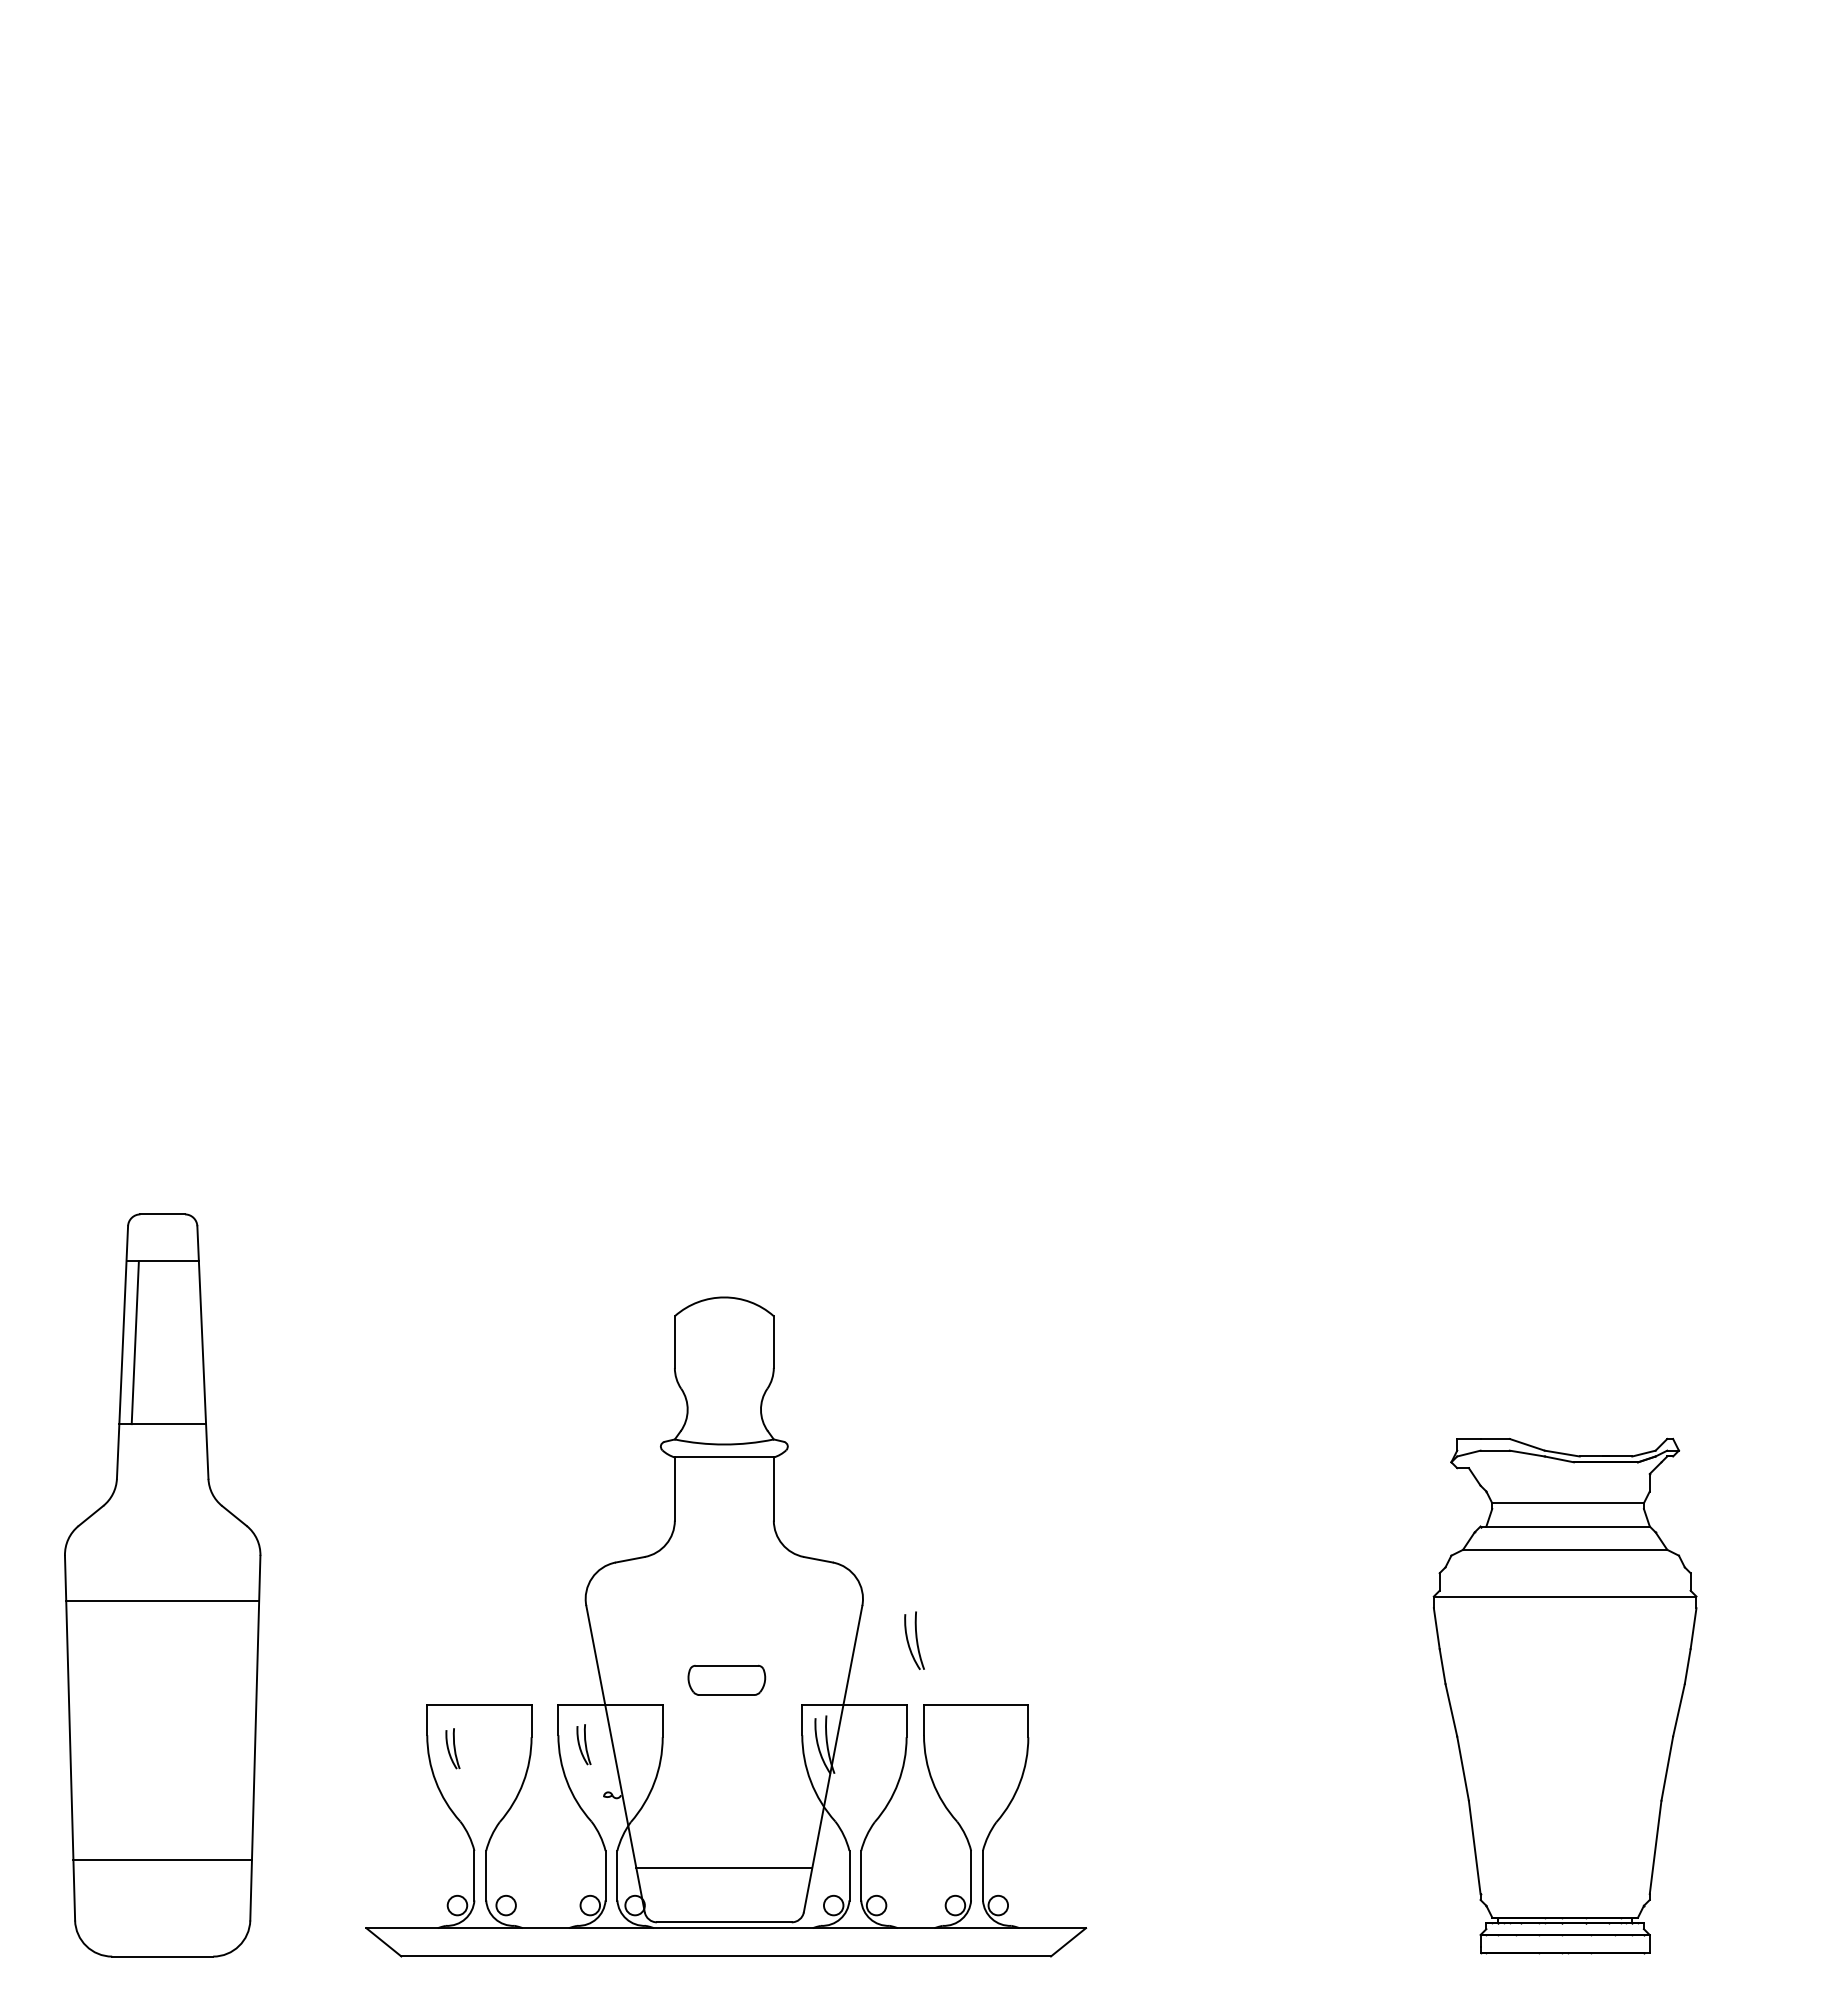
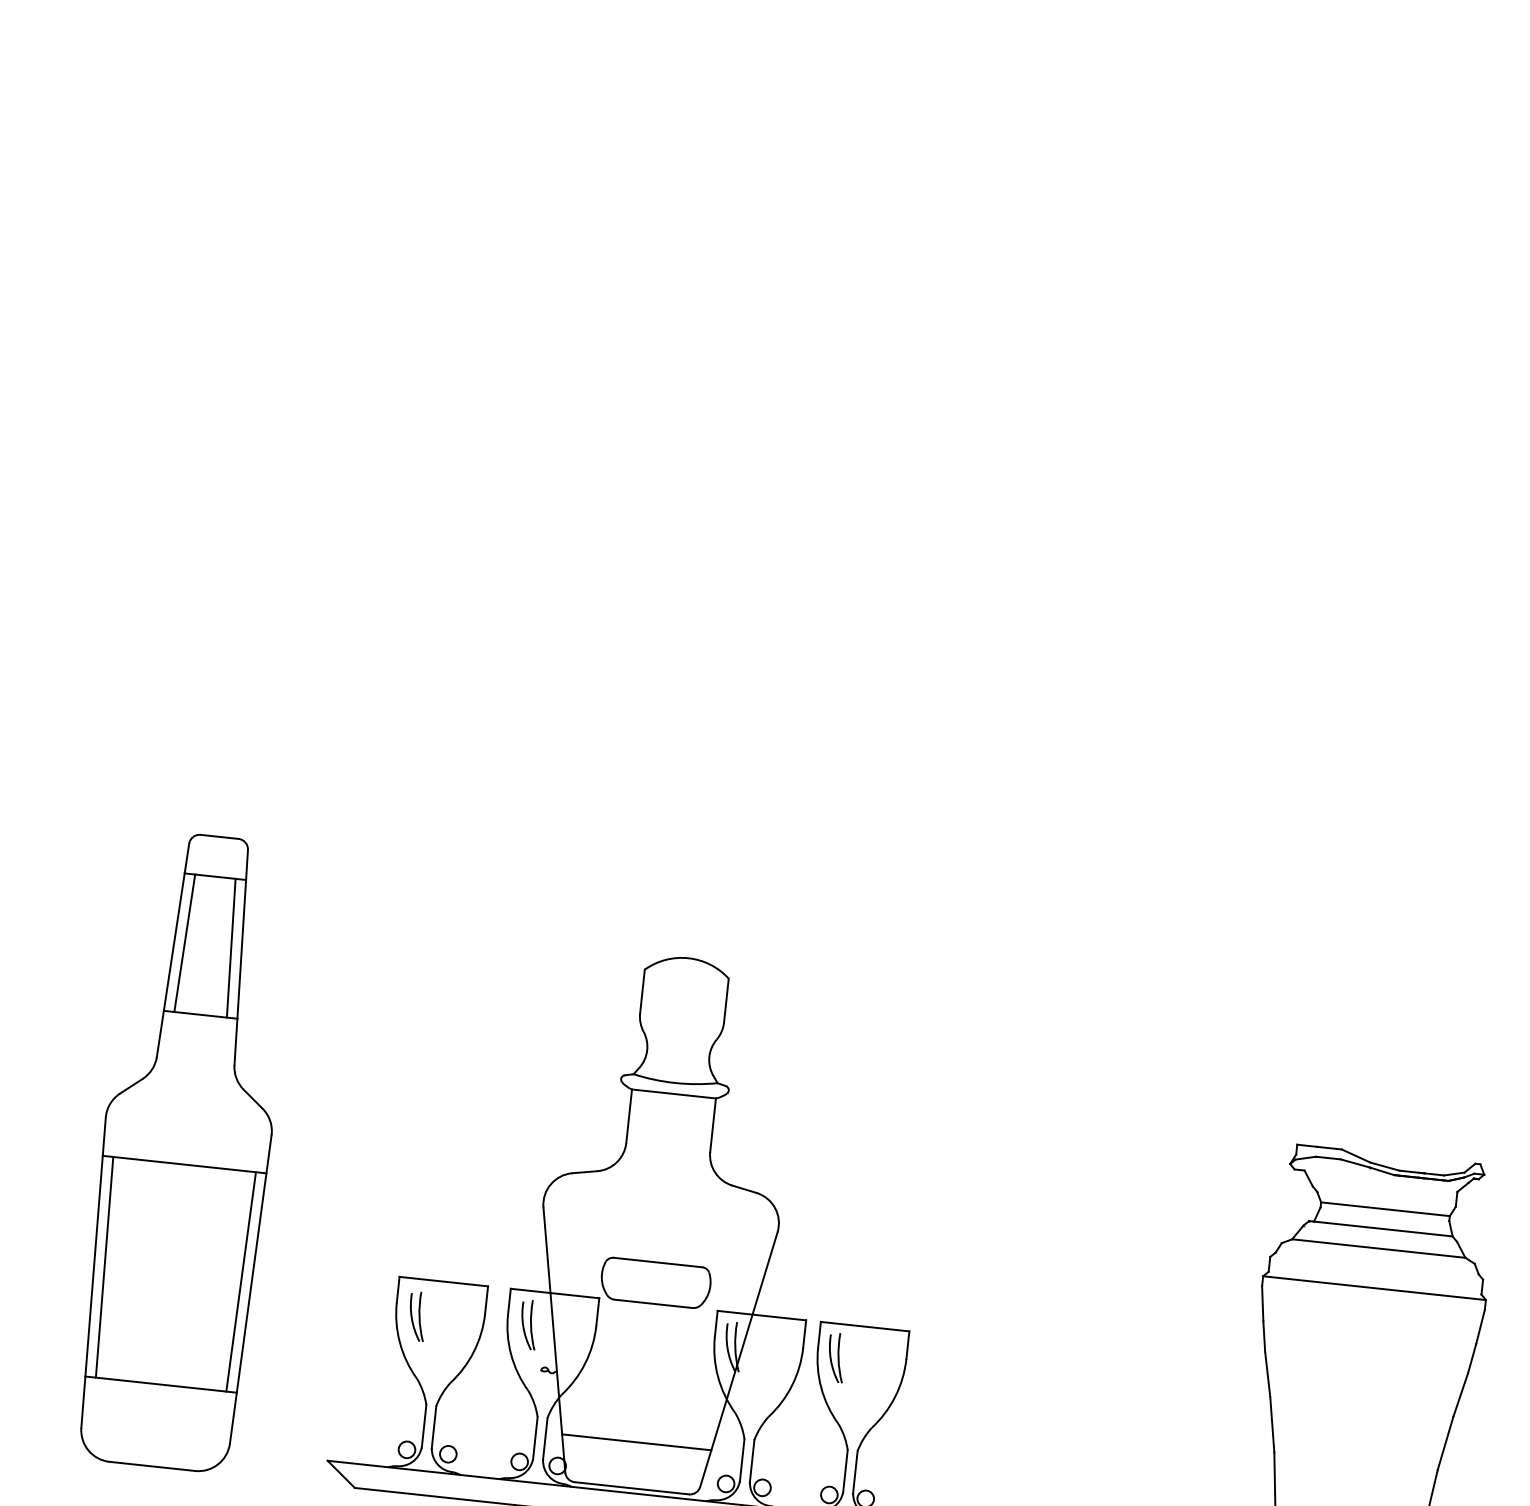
line: (189, 1342) -> (230, 947), added
part: (914, 1640) -> (836, 1357), moved
part: (726, 1680) -> (655, 1283), size x1.67
line: (81, 1730) -> (103, 1267), added
line: (242, 1730) -> (240, 1281), added
part: (583, 1744) -> (528, 1324), size x1.43
part: (452, 1748) -> (417, 1316), size x1.43

